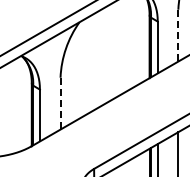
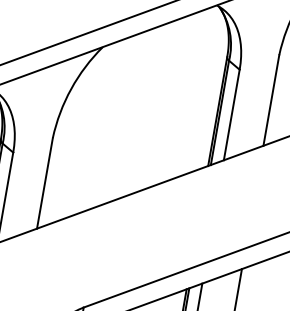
line: (178, 35) -> (271, 100), dashed -> solid
line: (60, 103) -> (44, 183), dashed -> solid

